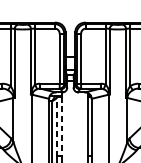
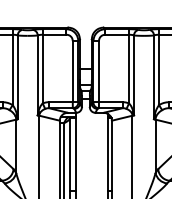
line: (57, 126) -> (69, 154), dashed -> solid
line: (61, 127) -> (75, 155), dashed -> solid

